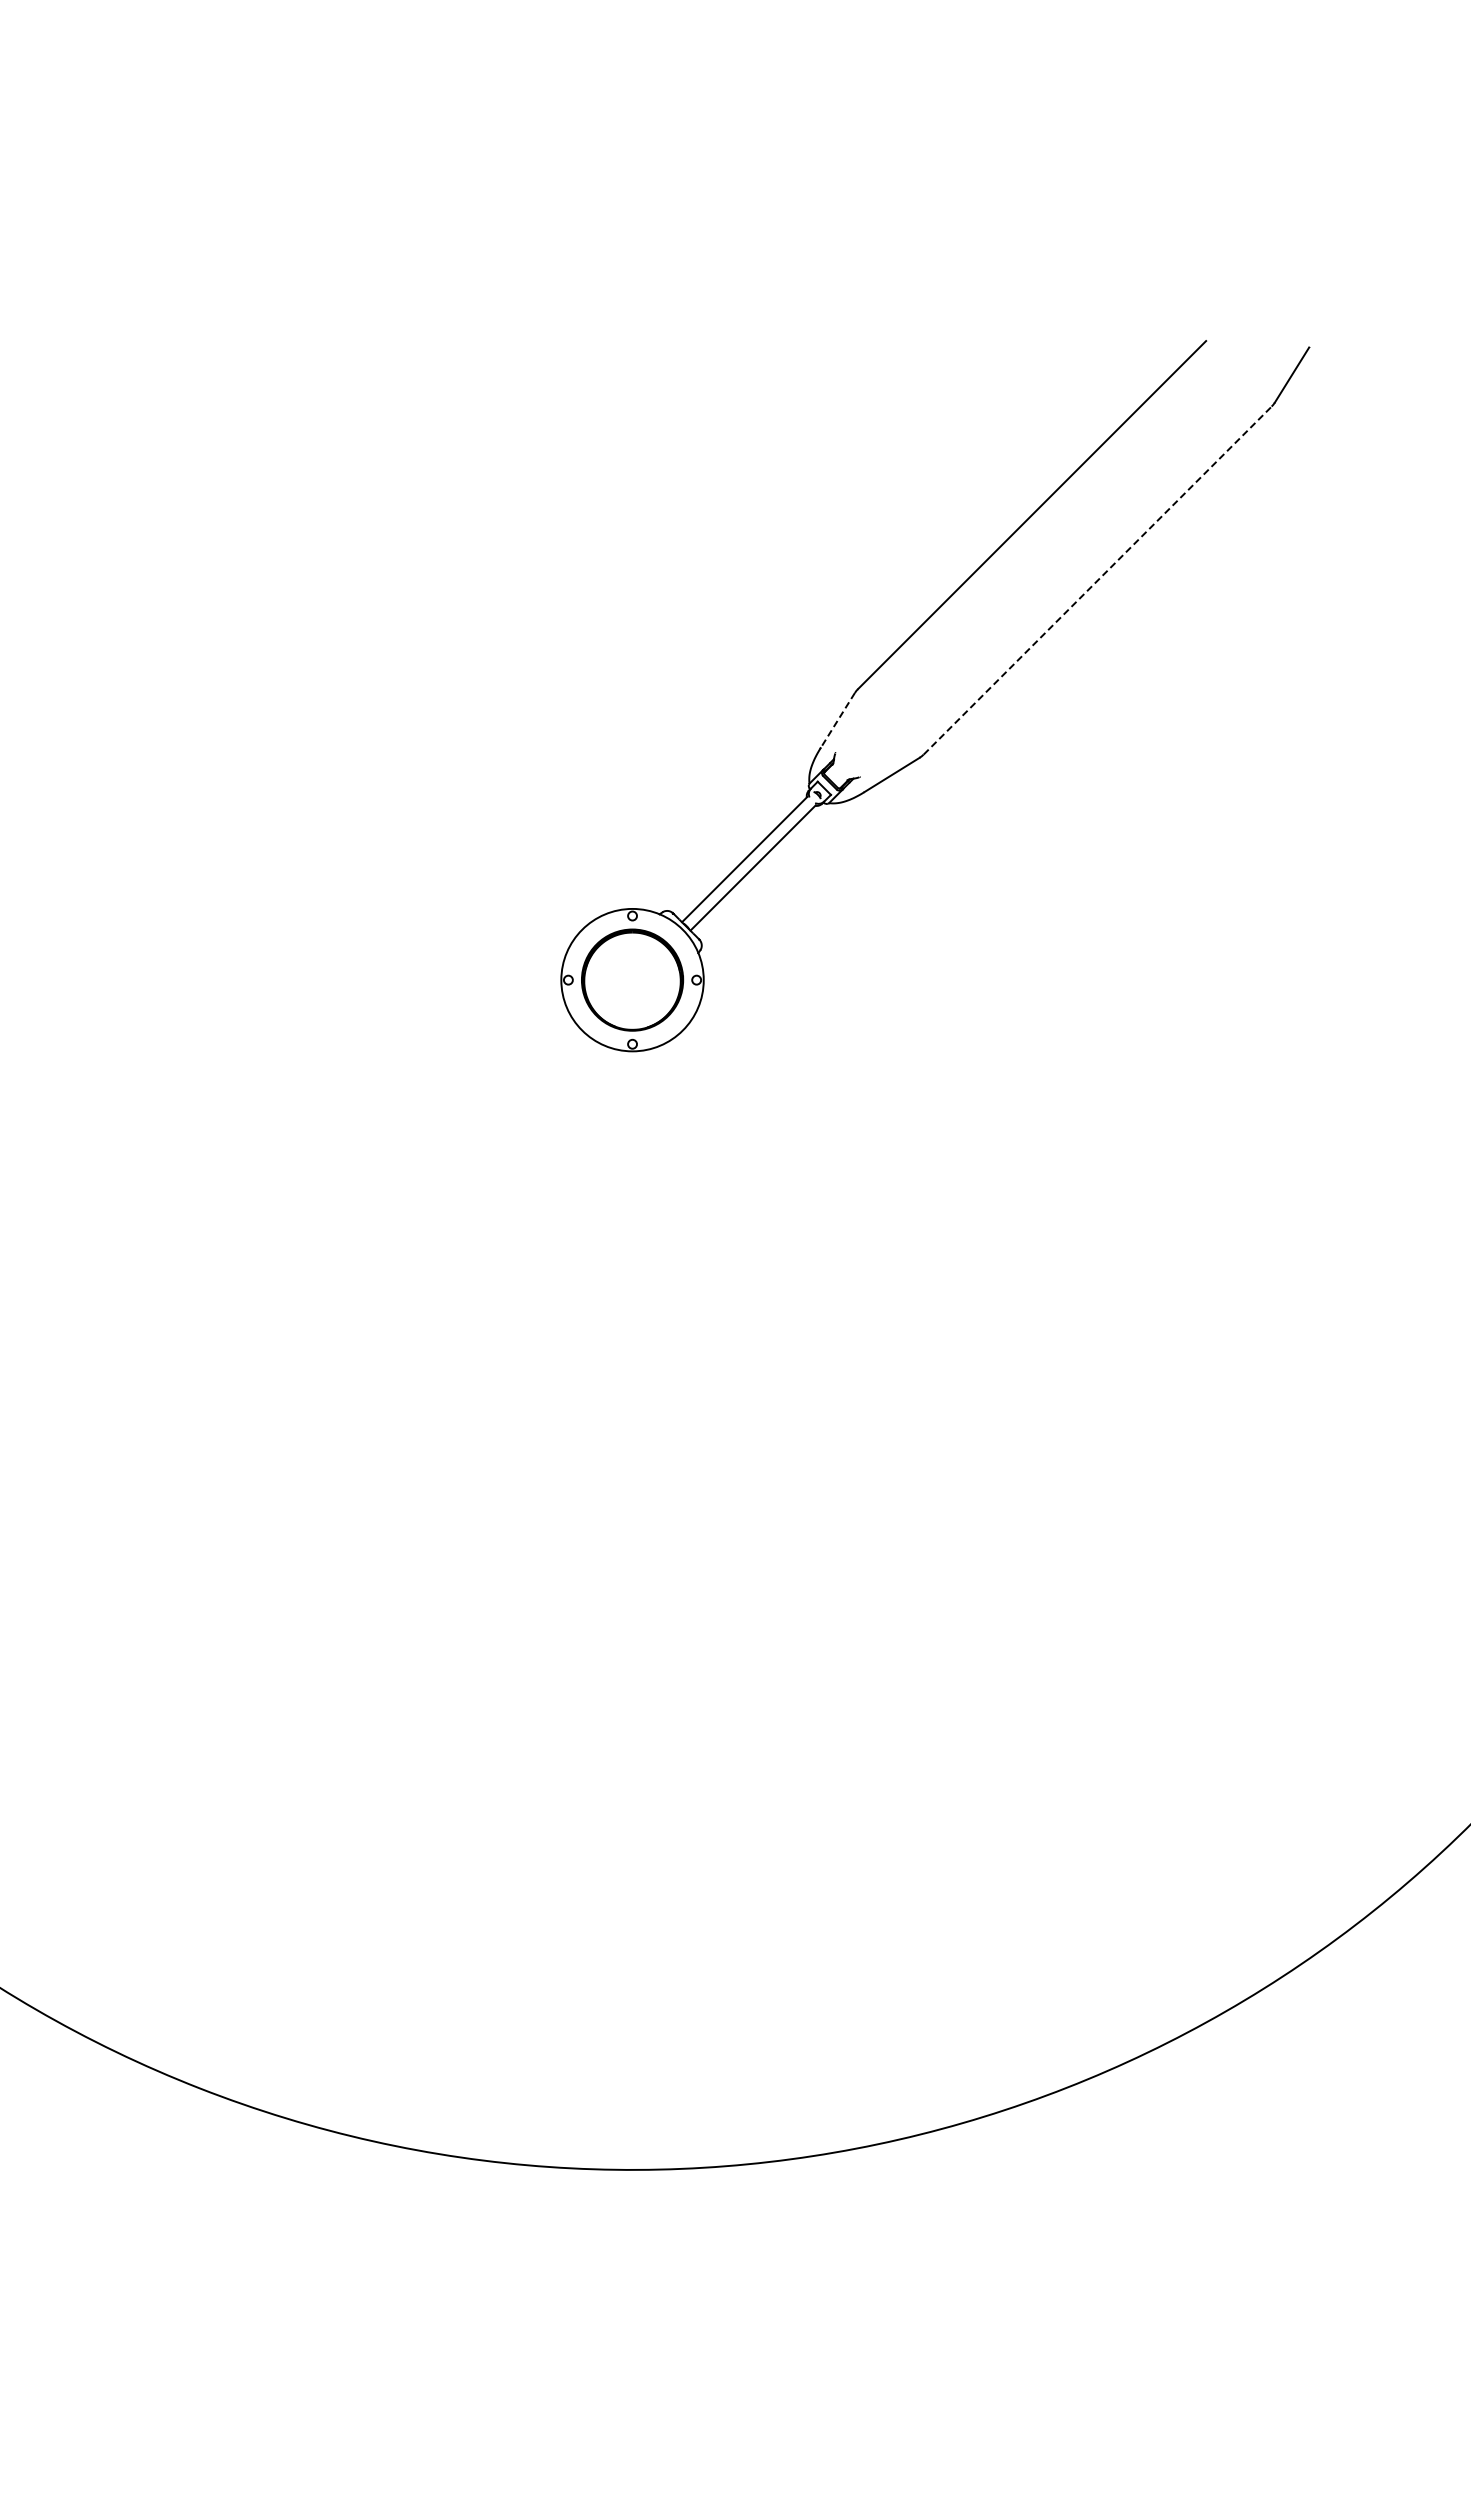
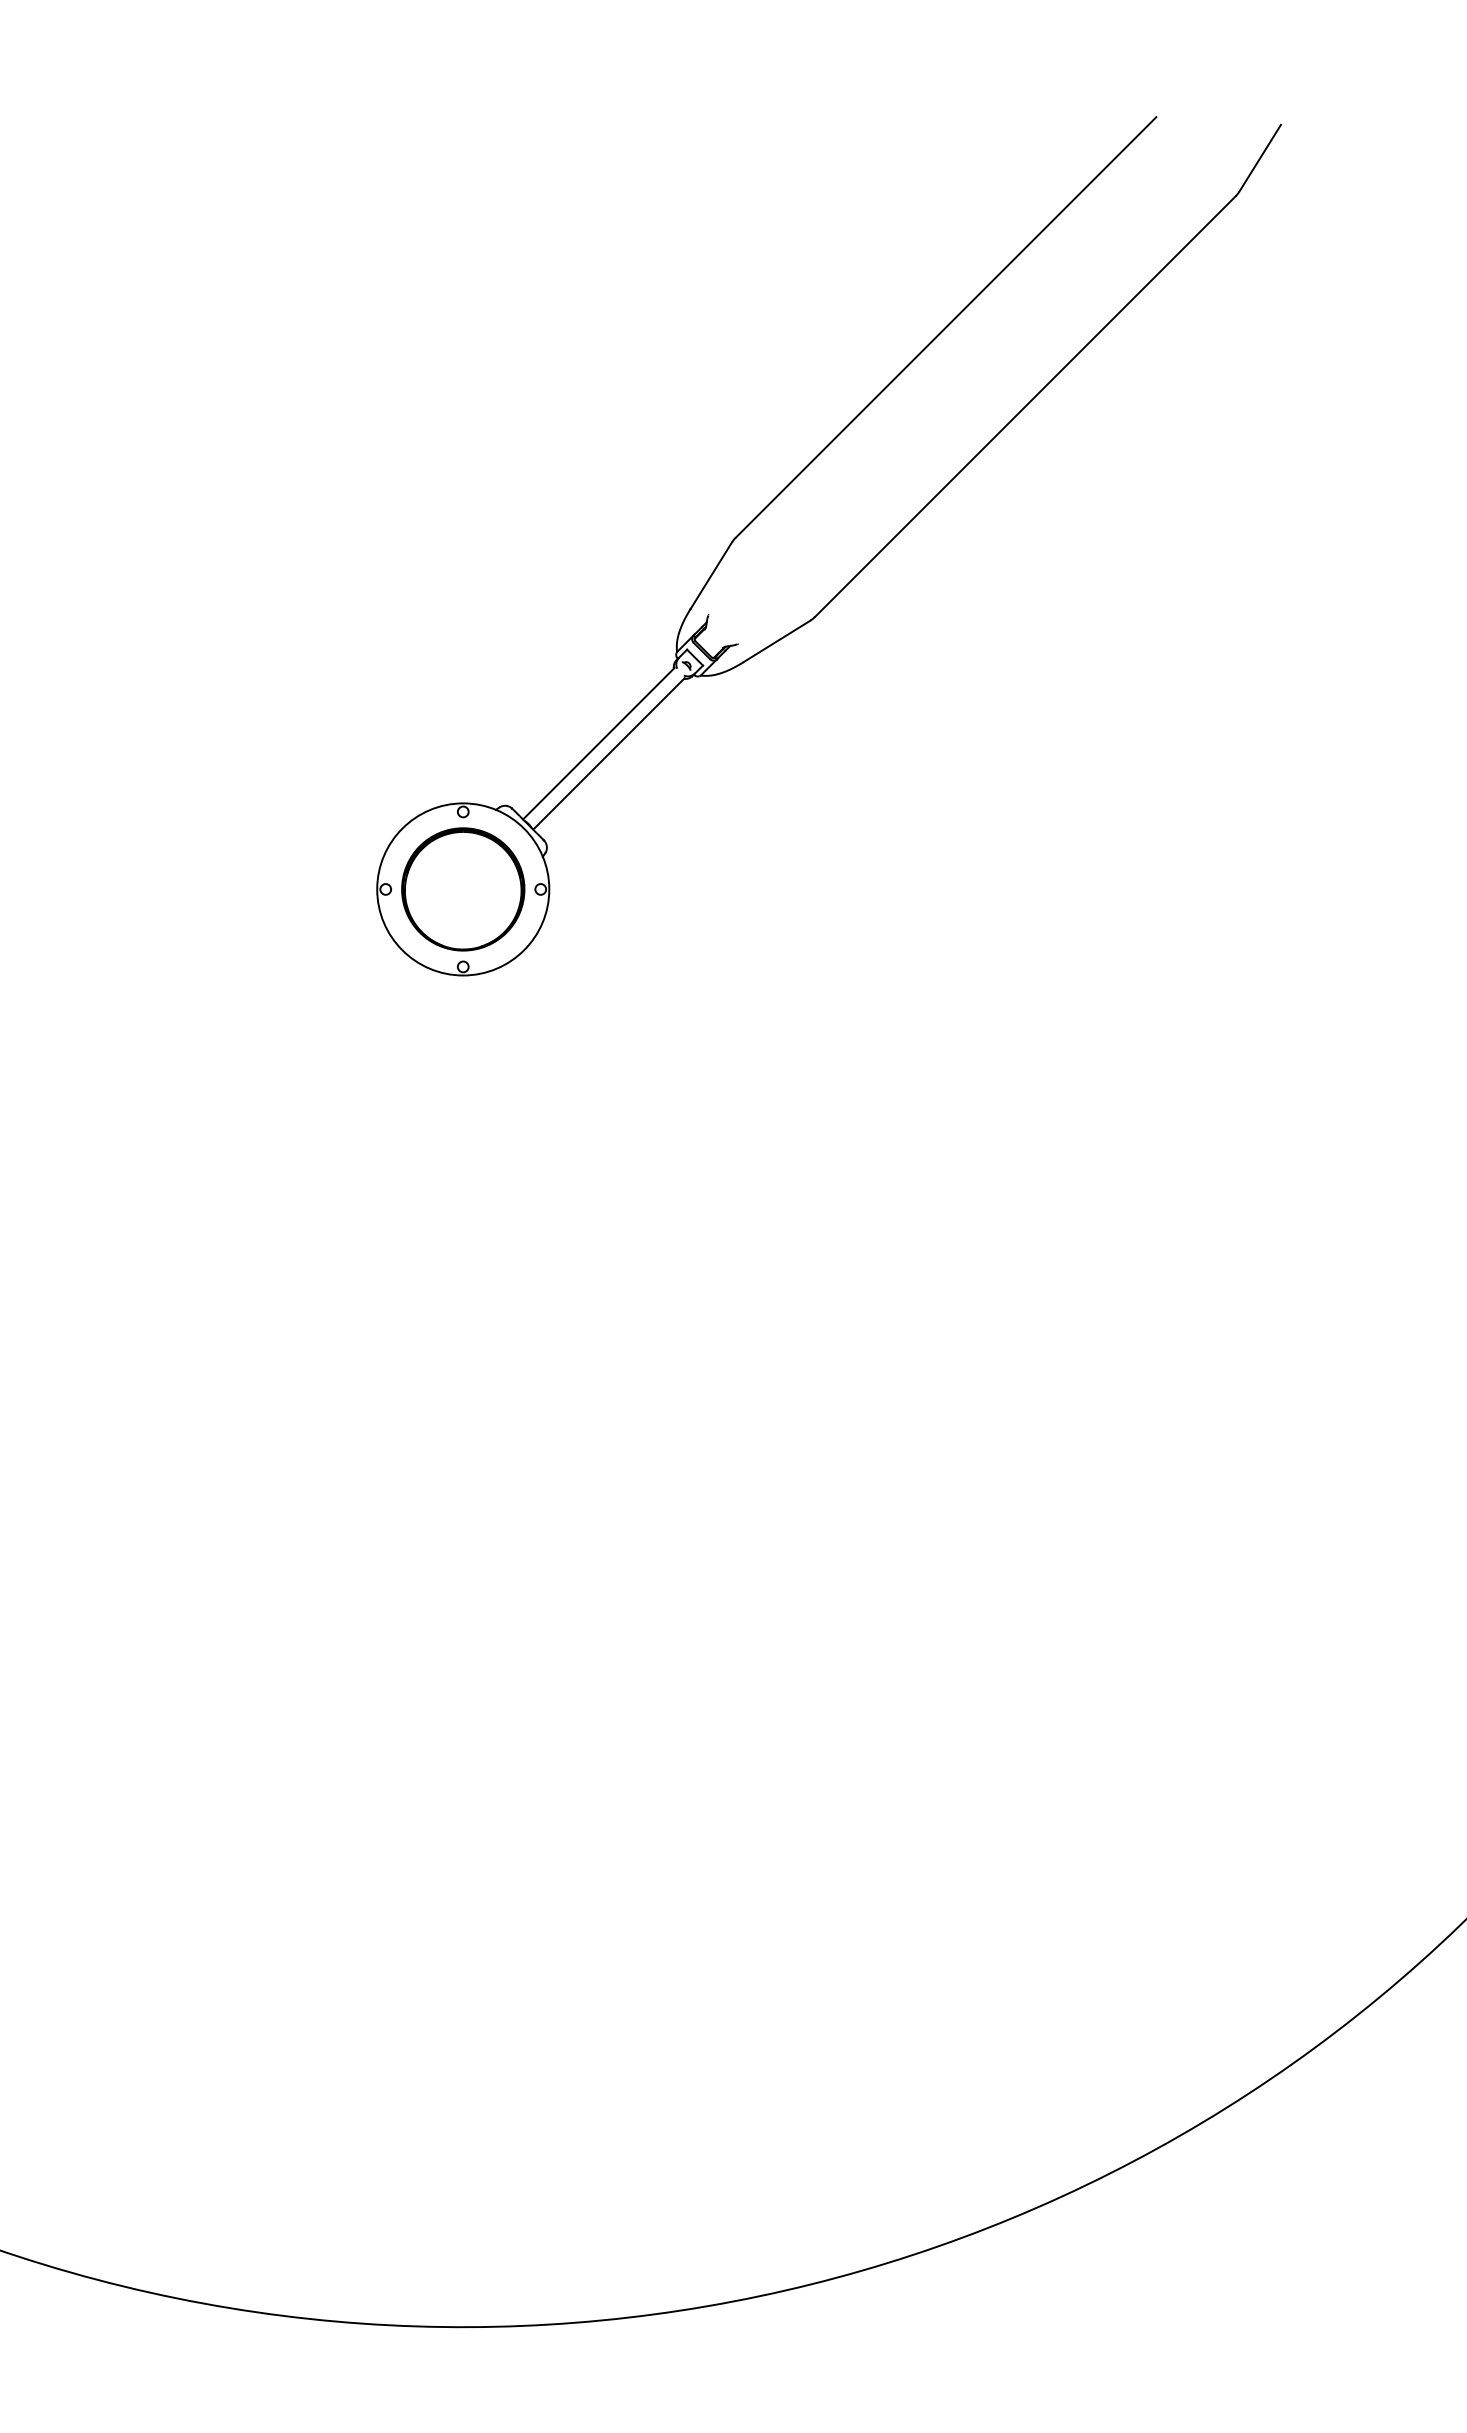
line: (1098, 580) -> (1026, 406), dashed -> solid
line: (837, 720) -> (710, 575), dashed -> solid

